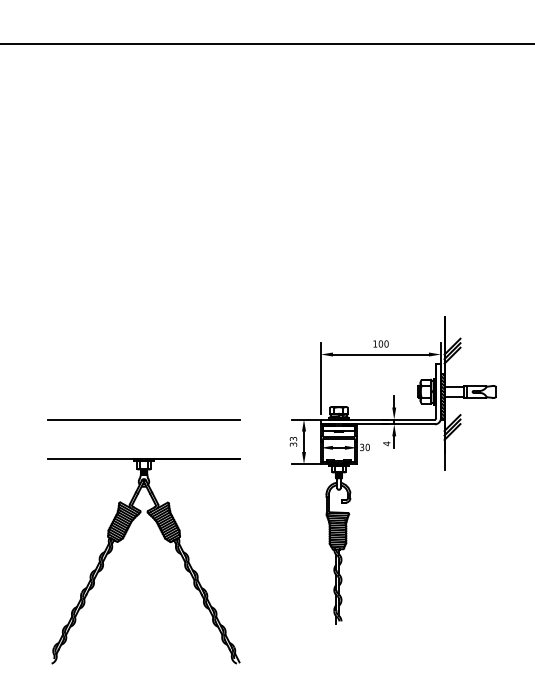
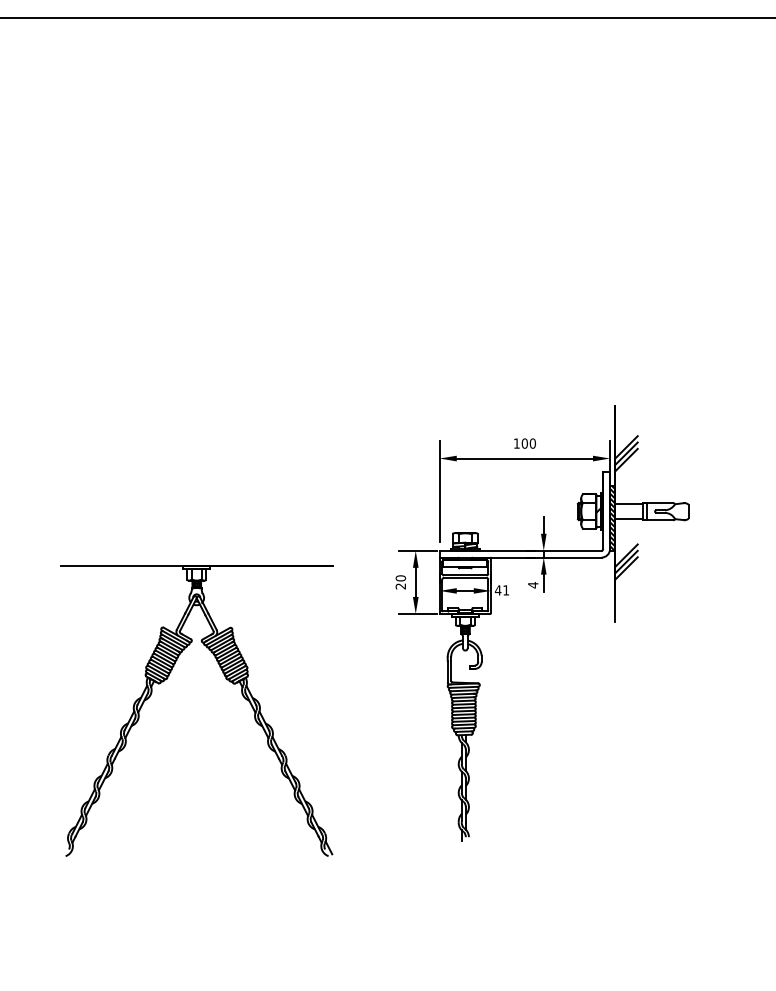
line: (143, 419) -> (188, 550), removed
text: (293, 441) -> (400, 582), 33 -> 20
text: (364, 447) -> (501, 590), 30 -> 41
part: (123, 539) -> (167, 679), moved

